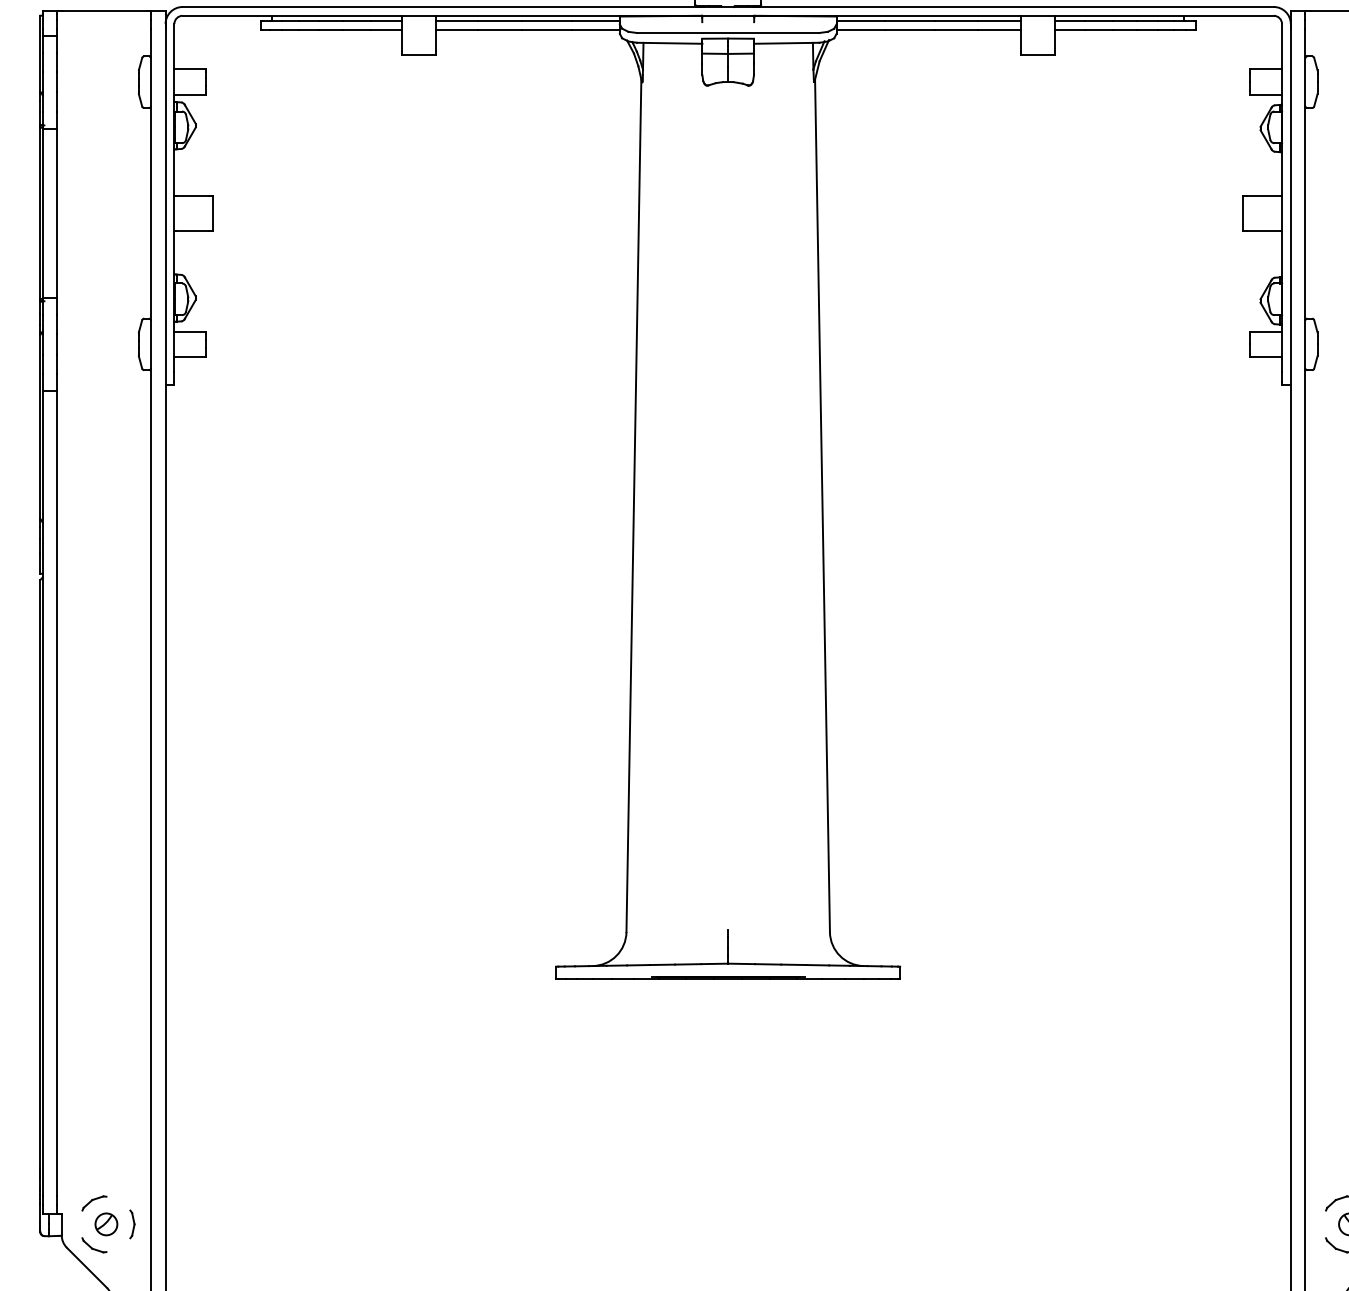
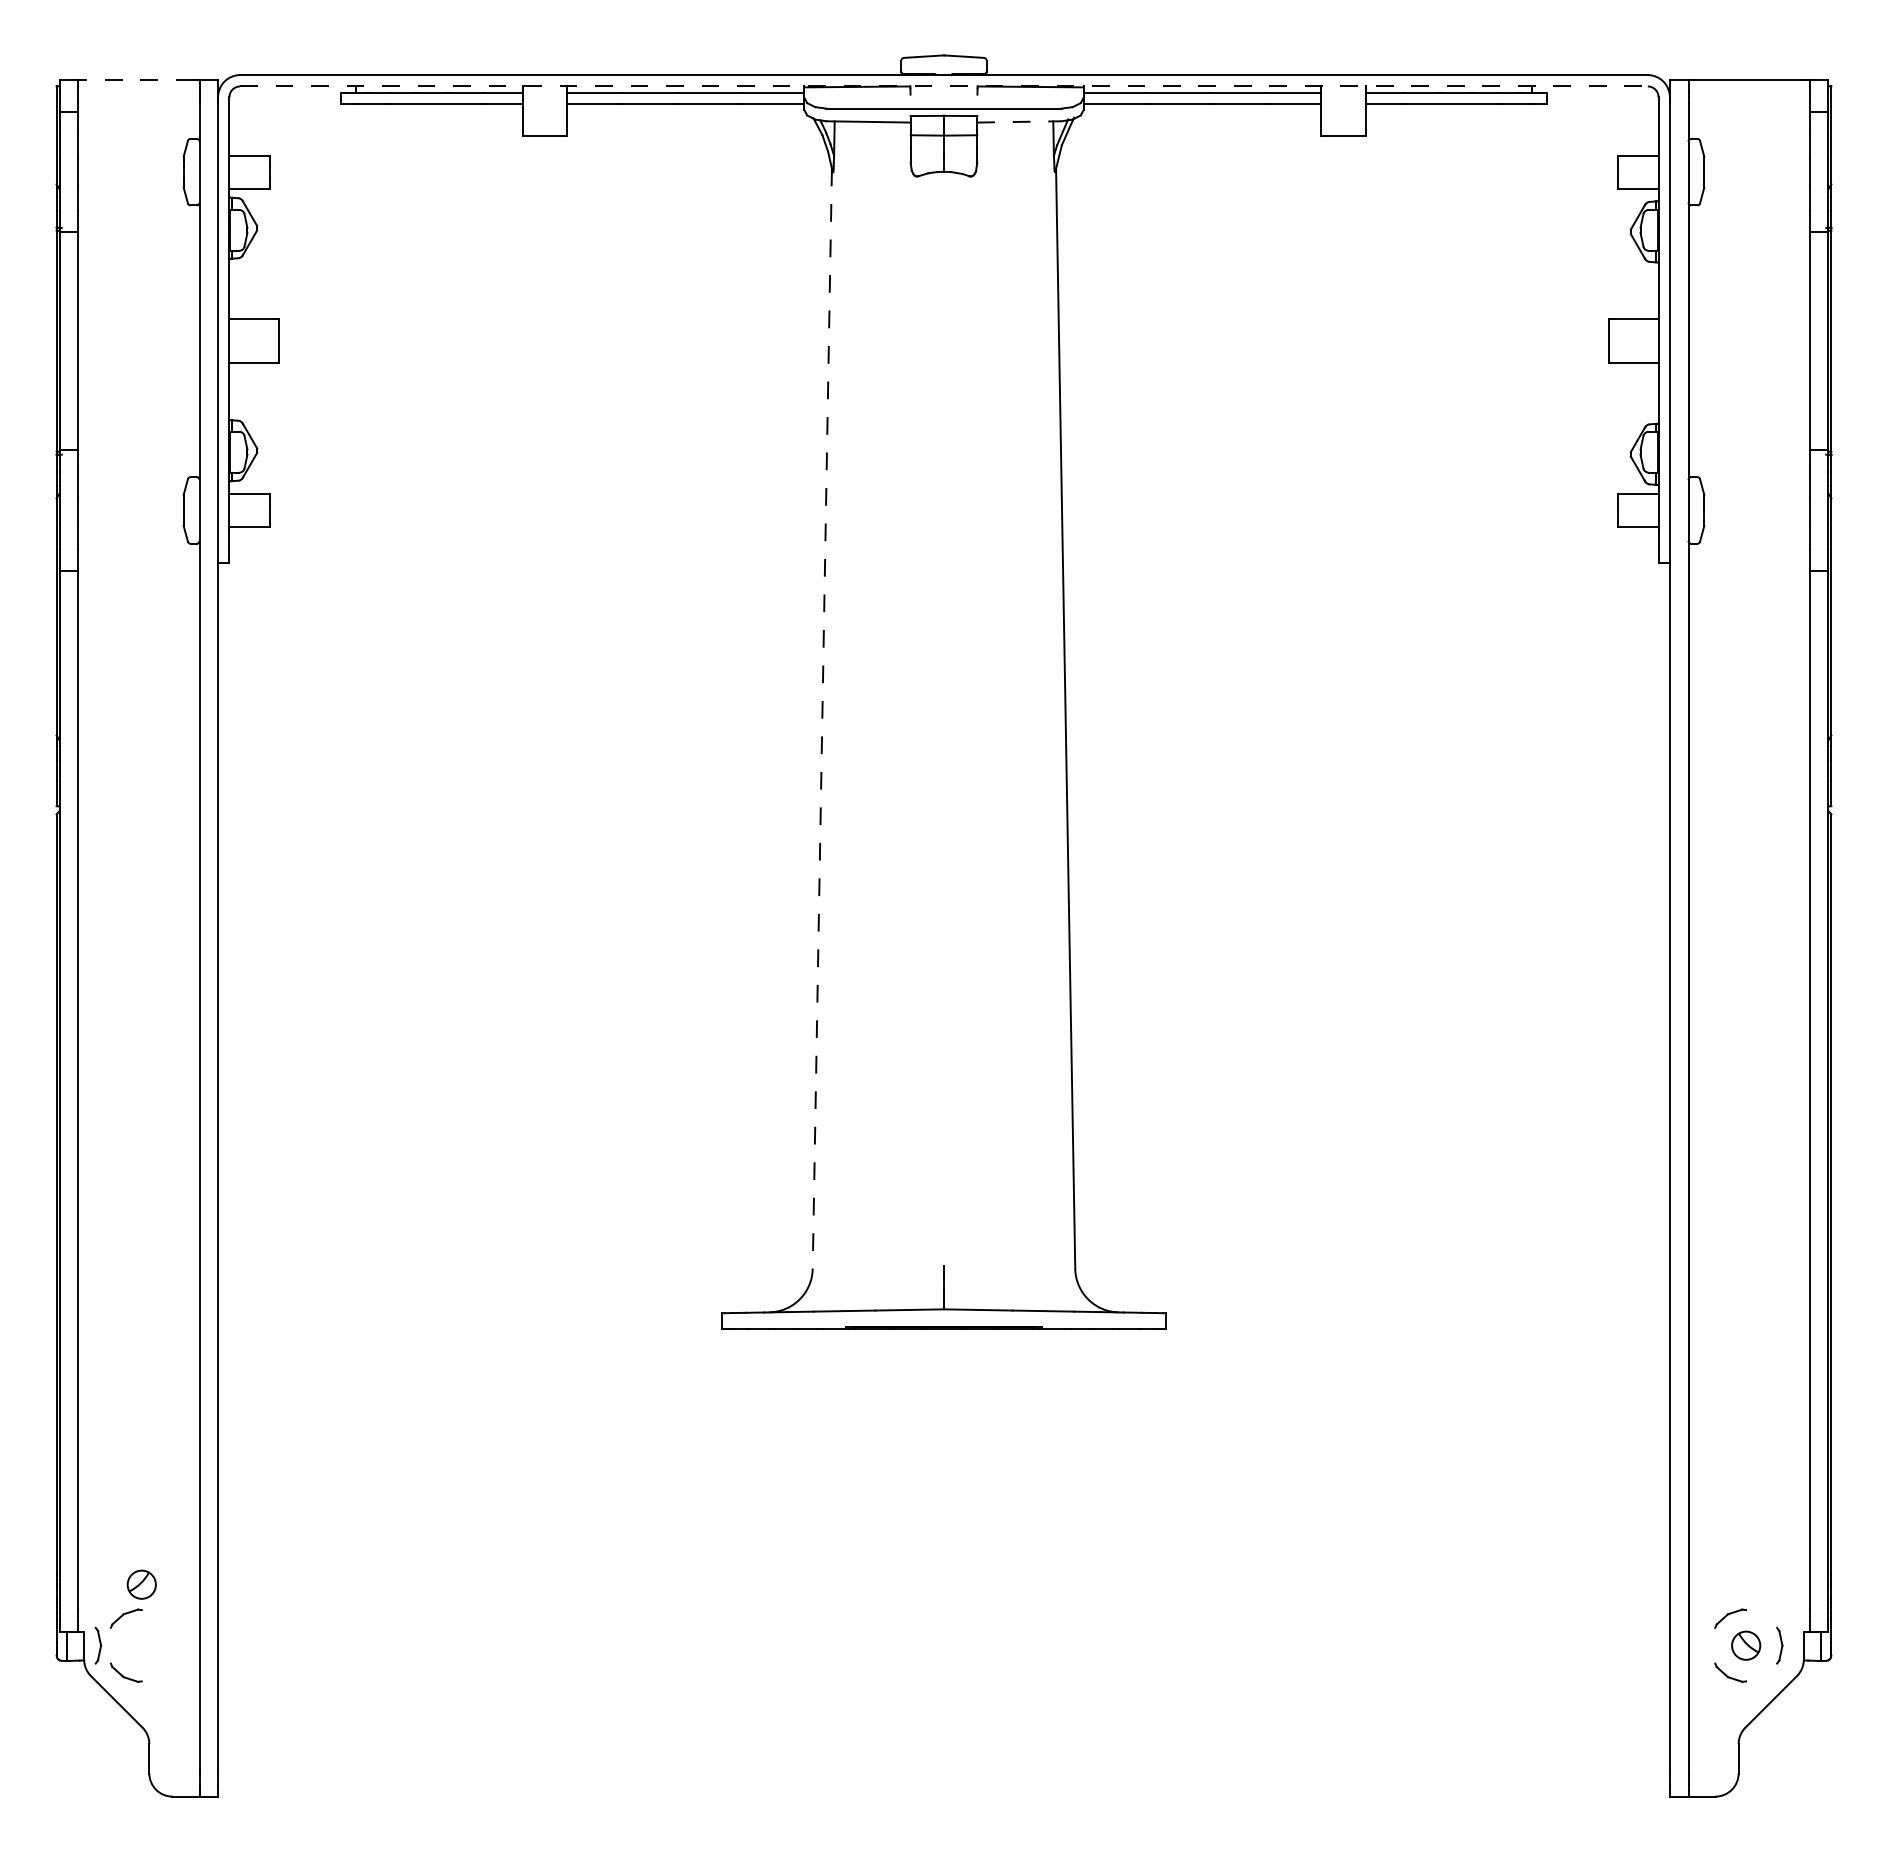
line: (103, 11) -> (138, 80), solid -> dashed
line: (727, 15) -> (943, 86), solid -> dashed
line: (786, 42) -> (1019, 121), solid -> dashed
line: (634, 506) -> (822, 719), solid -> dashed
part: (106, 1224) -> (141, 1584), moved
part: (132, 1224) -> (98, 1645), moved

